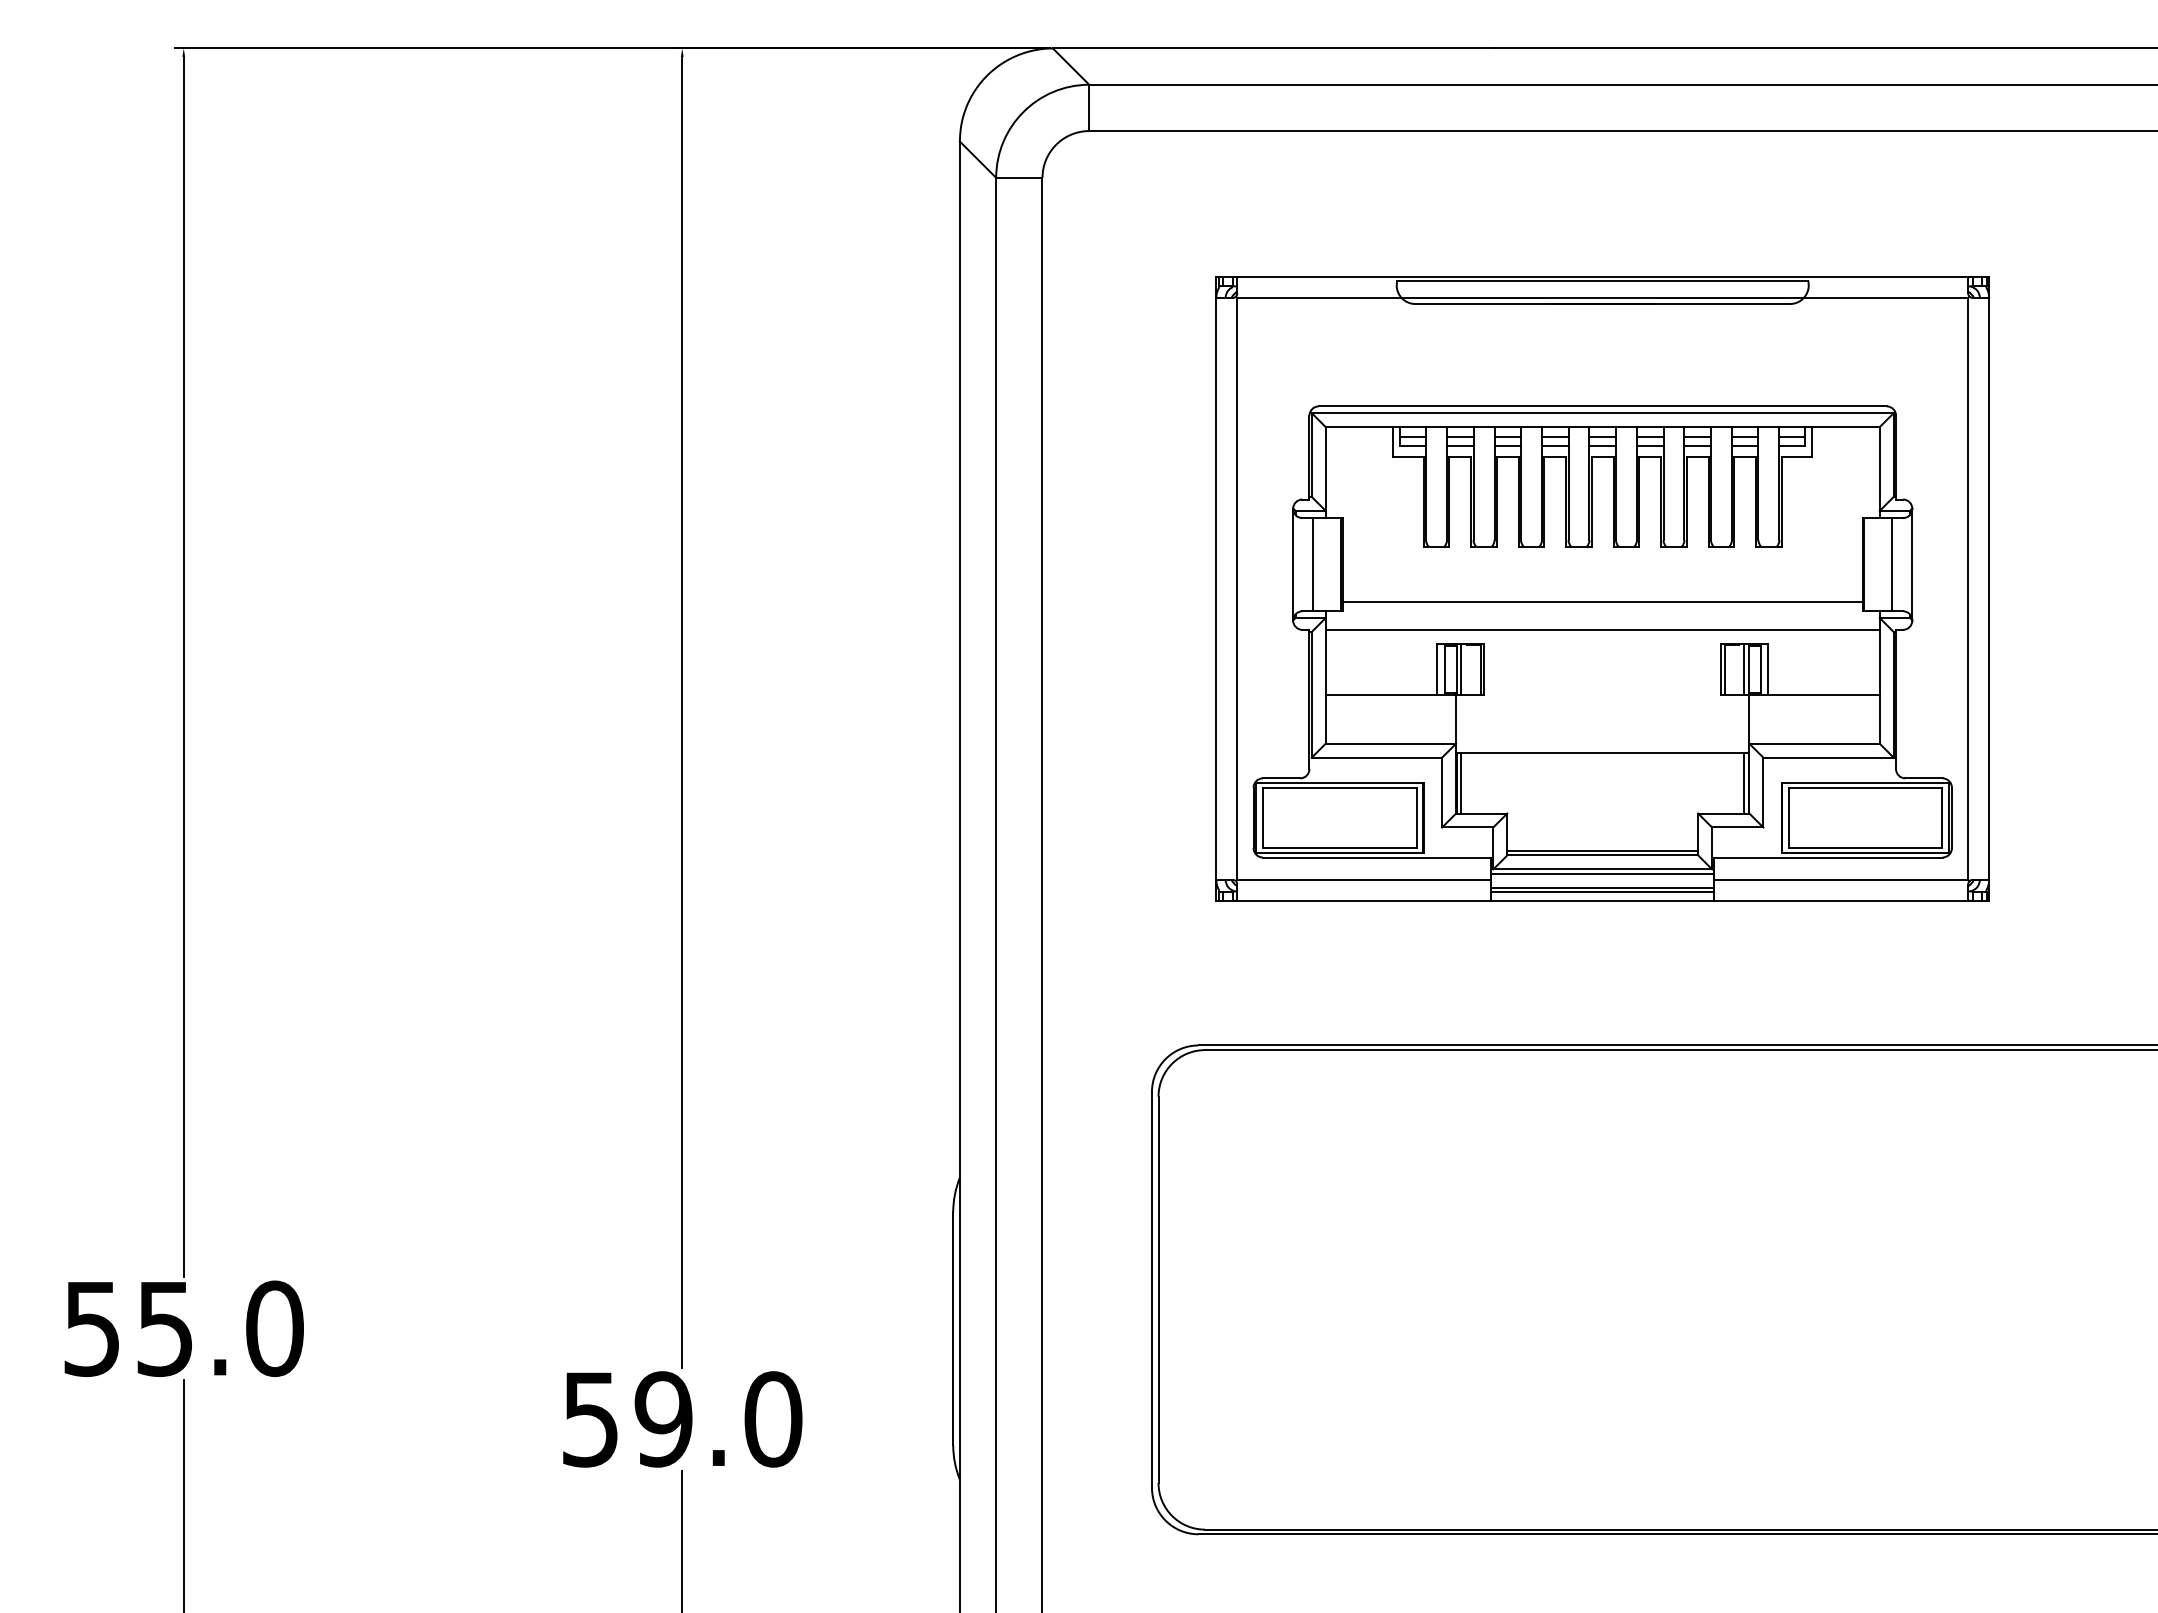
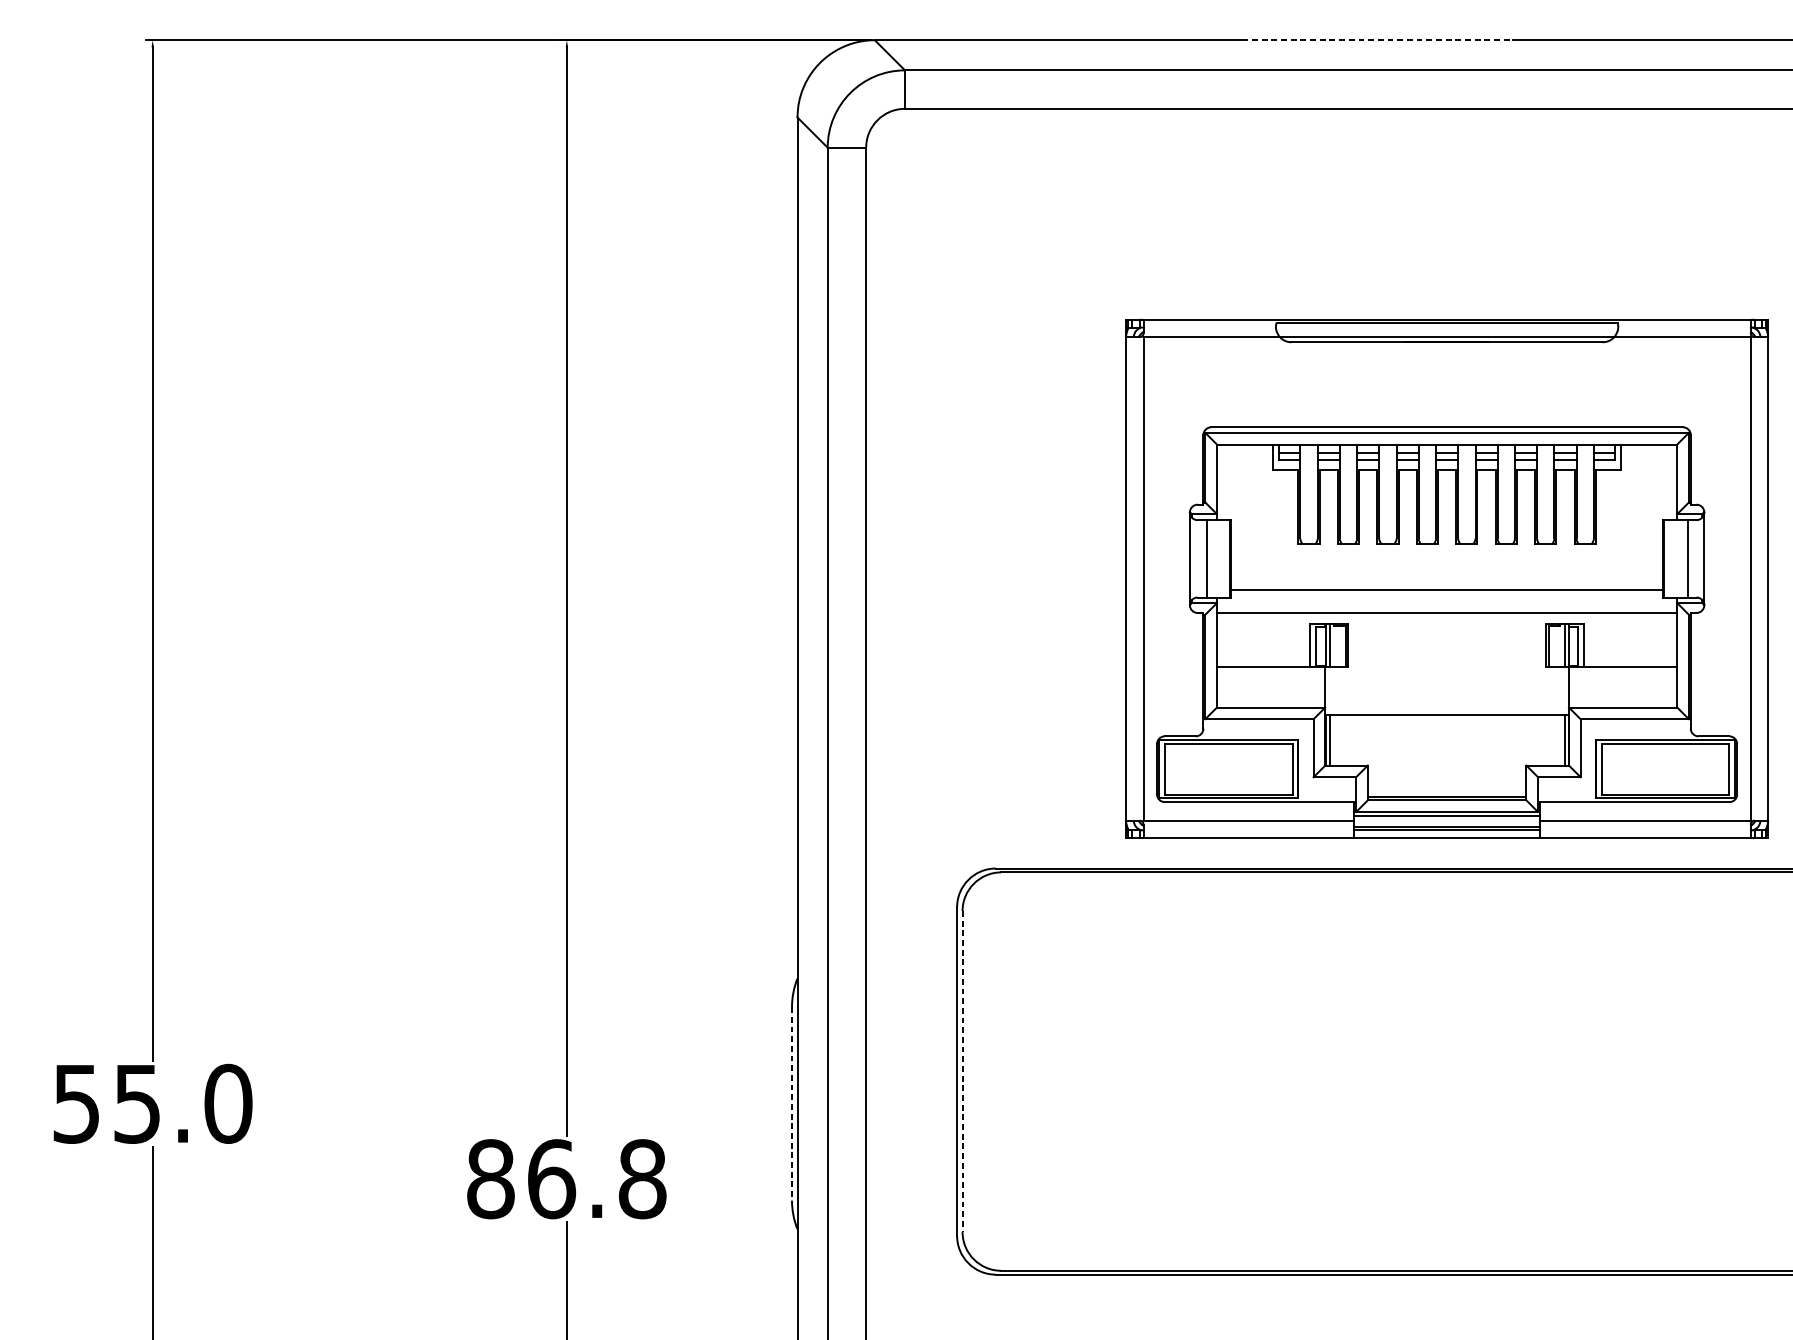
line: (1658, 48) -> (1377, 40), solid -> dashed
part: (1602, 588) -> (1446, 578), moved
line: (1158, 1290) -> (962, 1072), solid -> dashed
line: (953, 1329) -> (792, 1104), solid -> dashed
text: (682, 1419) -> (567, 1179), 59.0 -> 86.8

